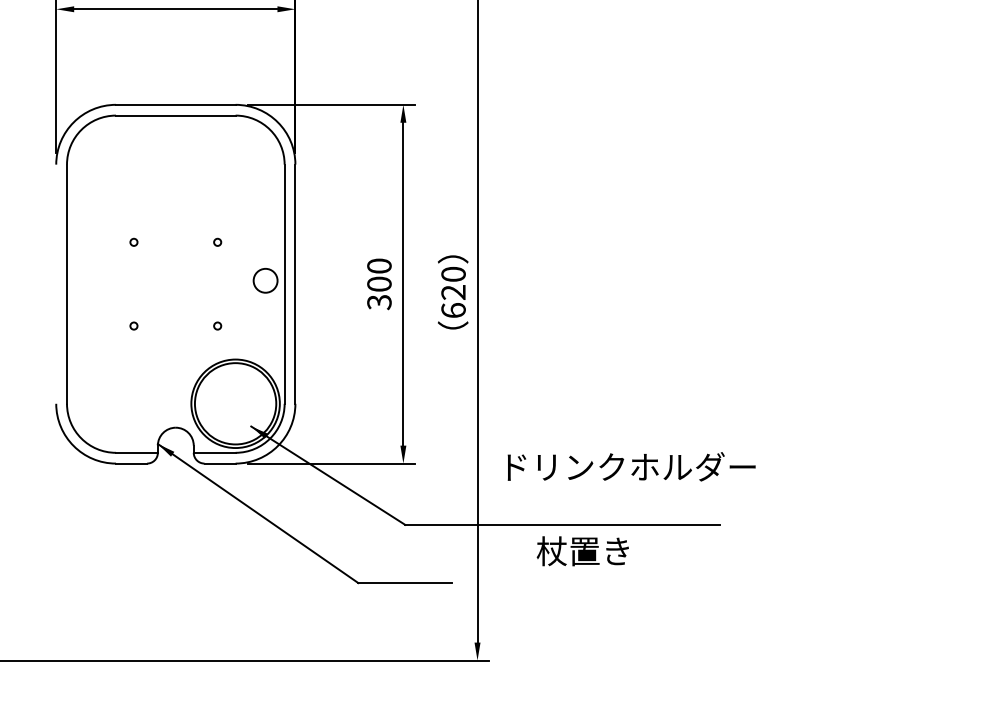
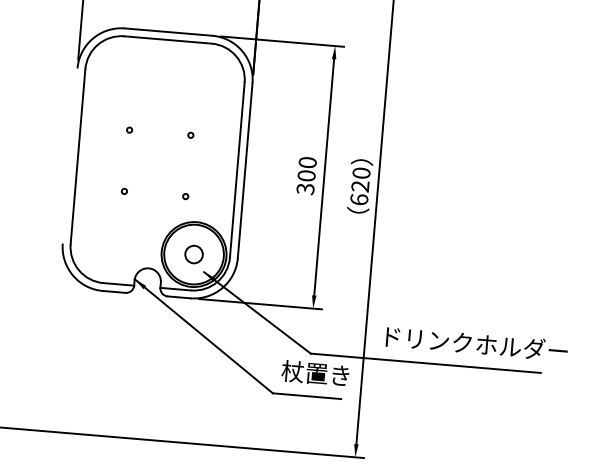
circle: (265, 280) -> (194, 254), moved
text: (631, 466) -> (476, 343), moved
text: (582, 551) -> (315, 373), moved

